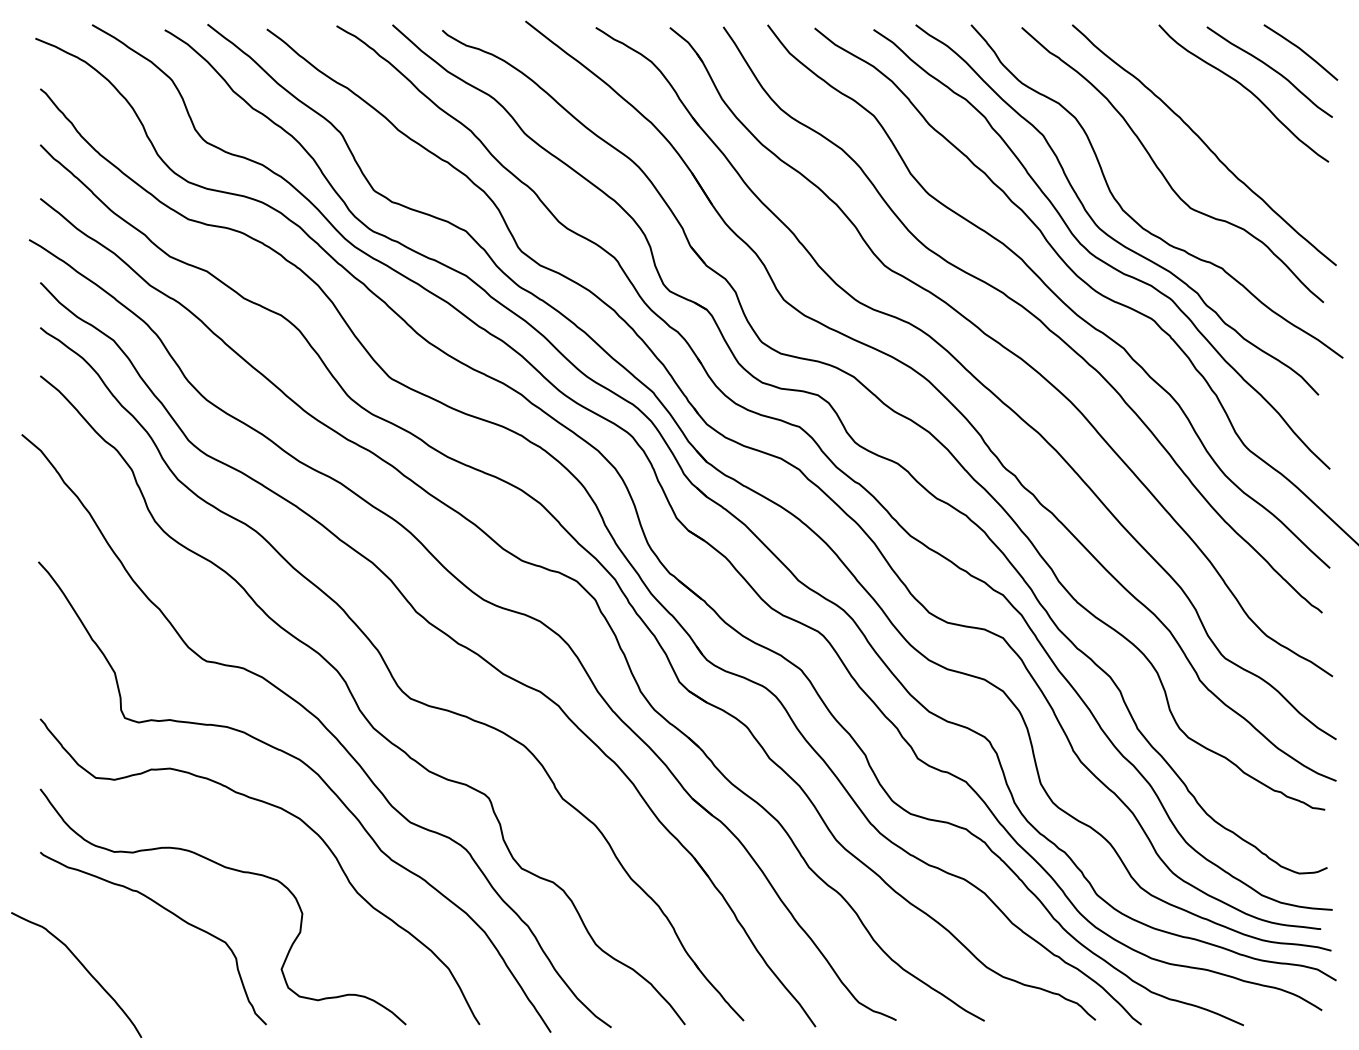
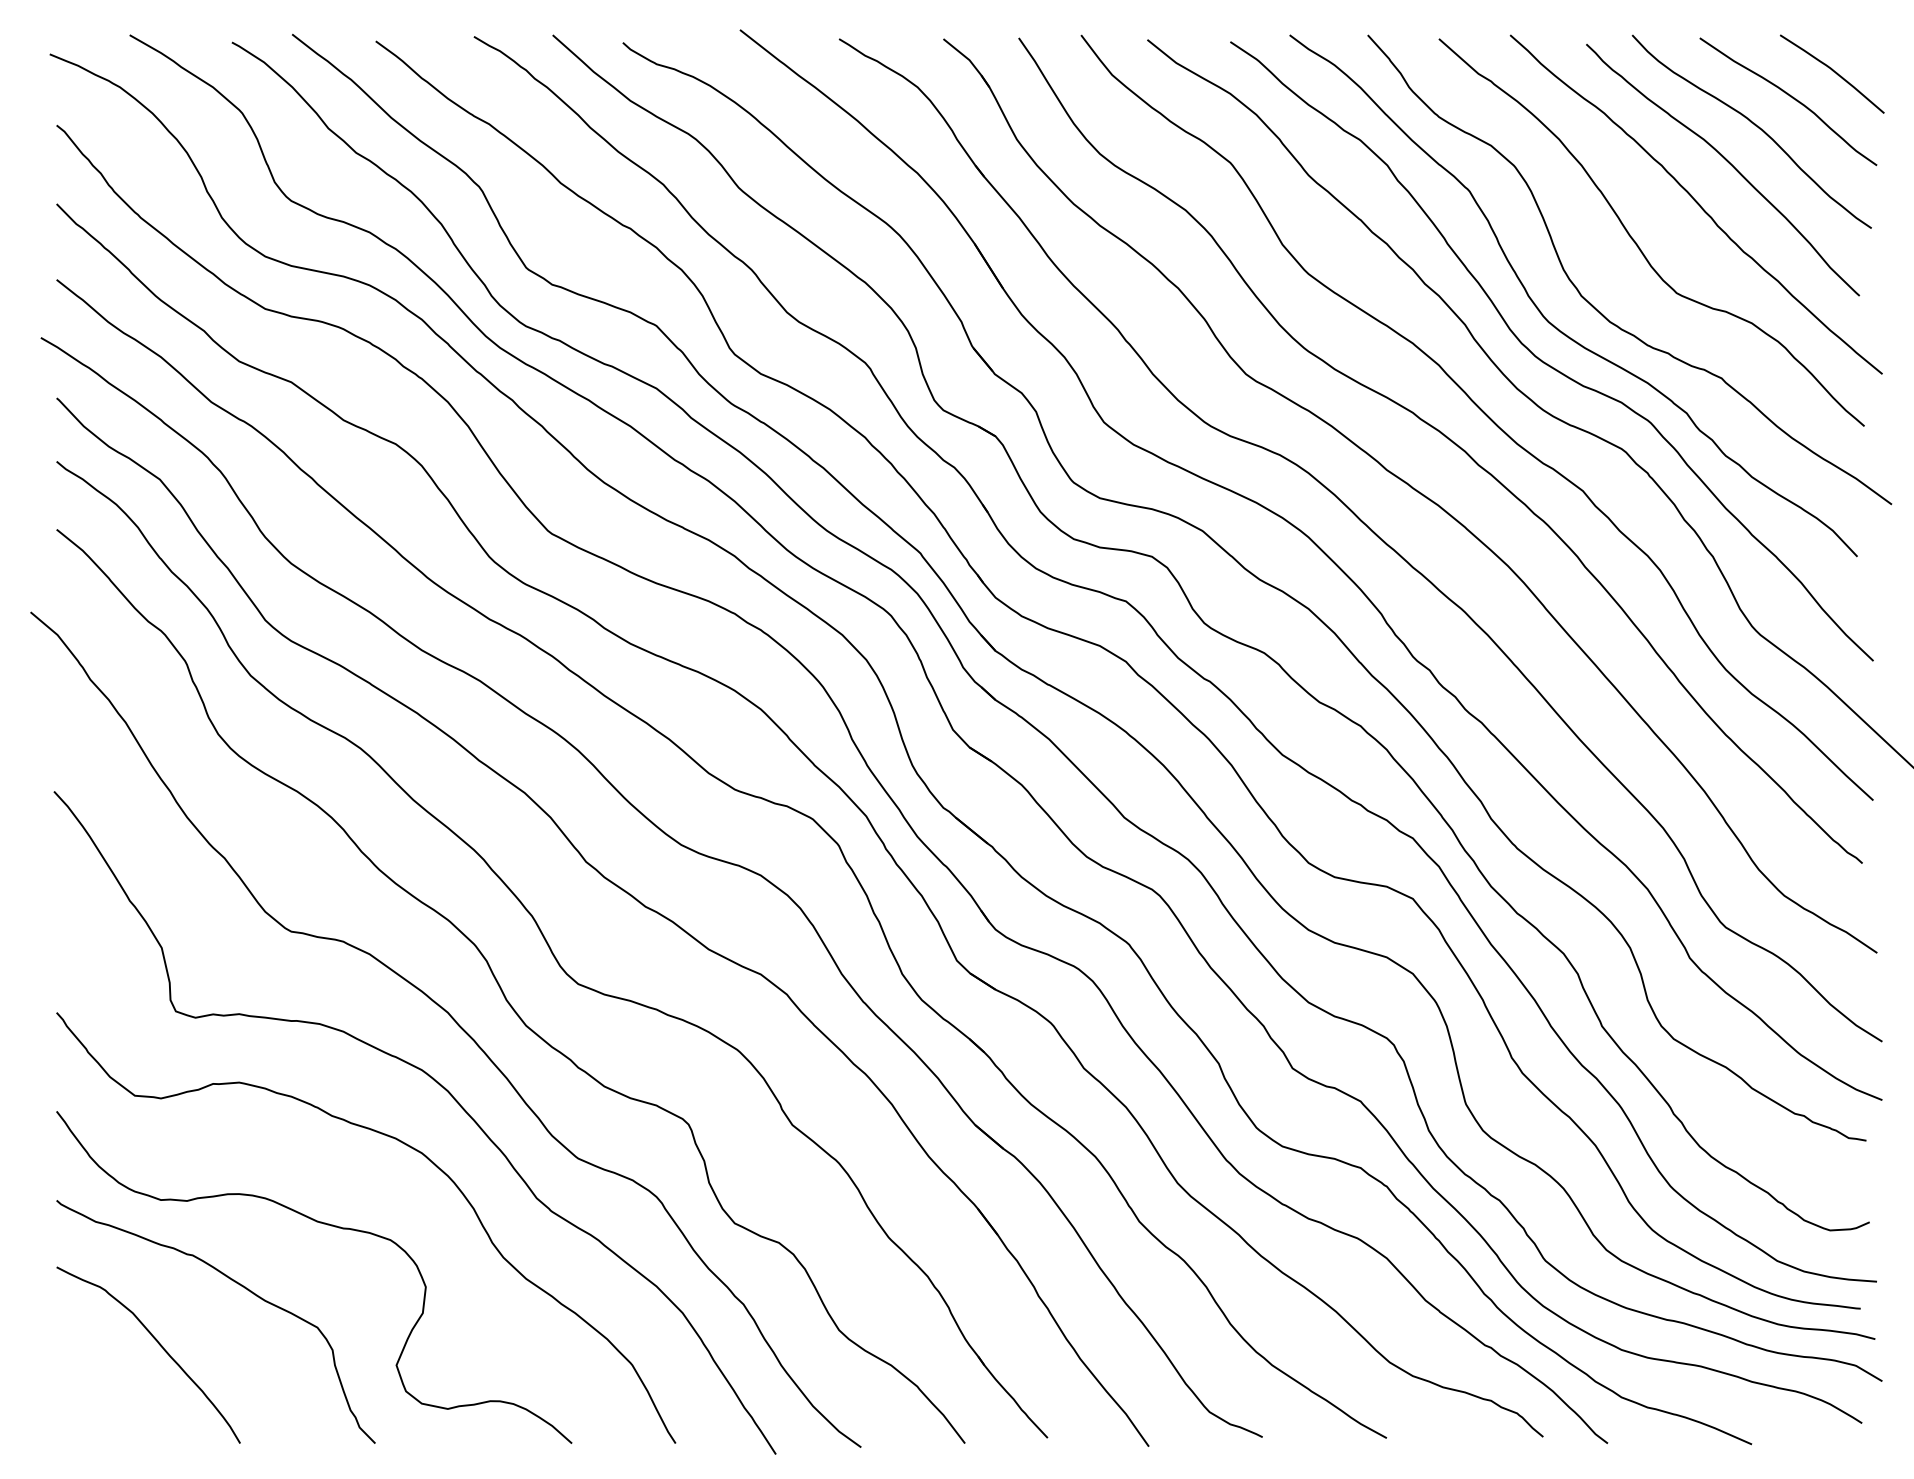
curve: (1227, 116) -> (1728, 164), added
curve: (85, 970) -> (161, 1348), moved

